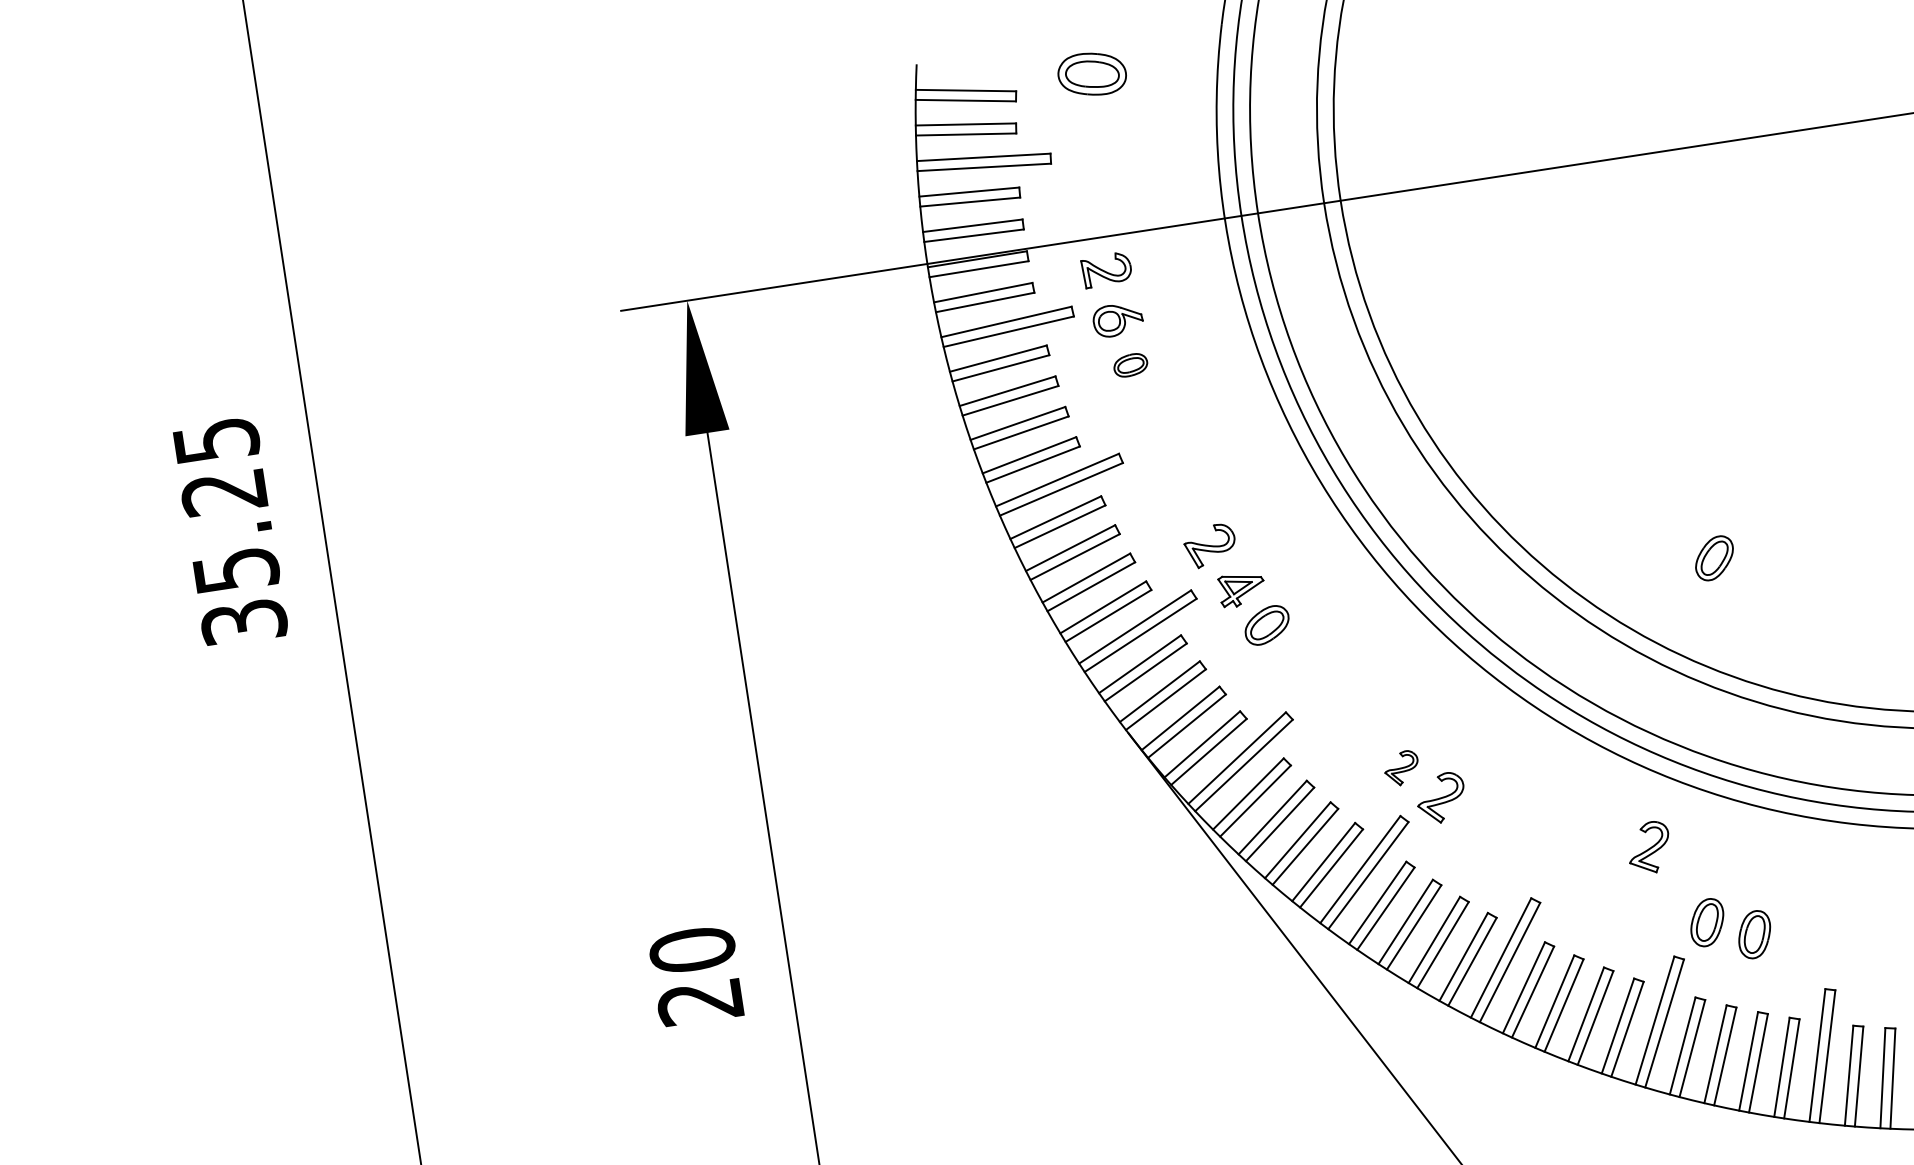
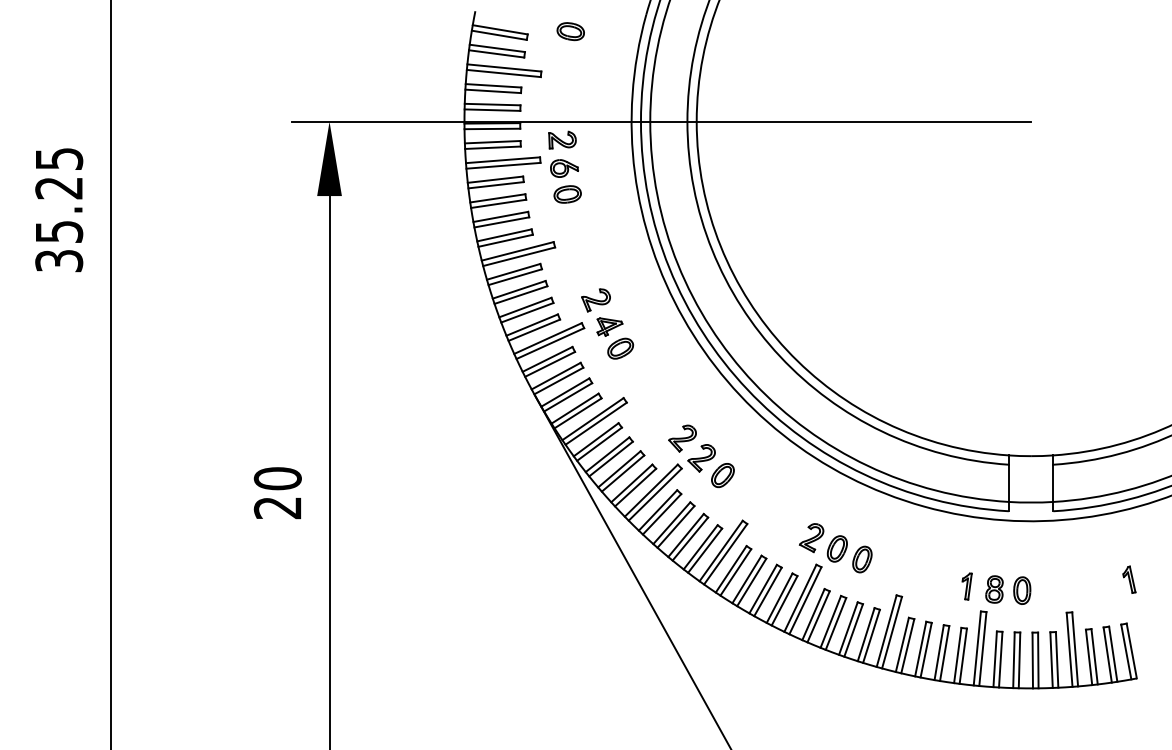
part: (1091, 74) -> (570, 31), size x0.71
part: (1130, 365) -> (567, 194), size x1.43
part: (1713, 558) -> (722, 475), moved
part: (1401, 768) -> (682, 438), size x1.43
part: (1648, 848) -> (811, 538), moved

